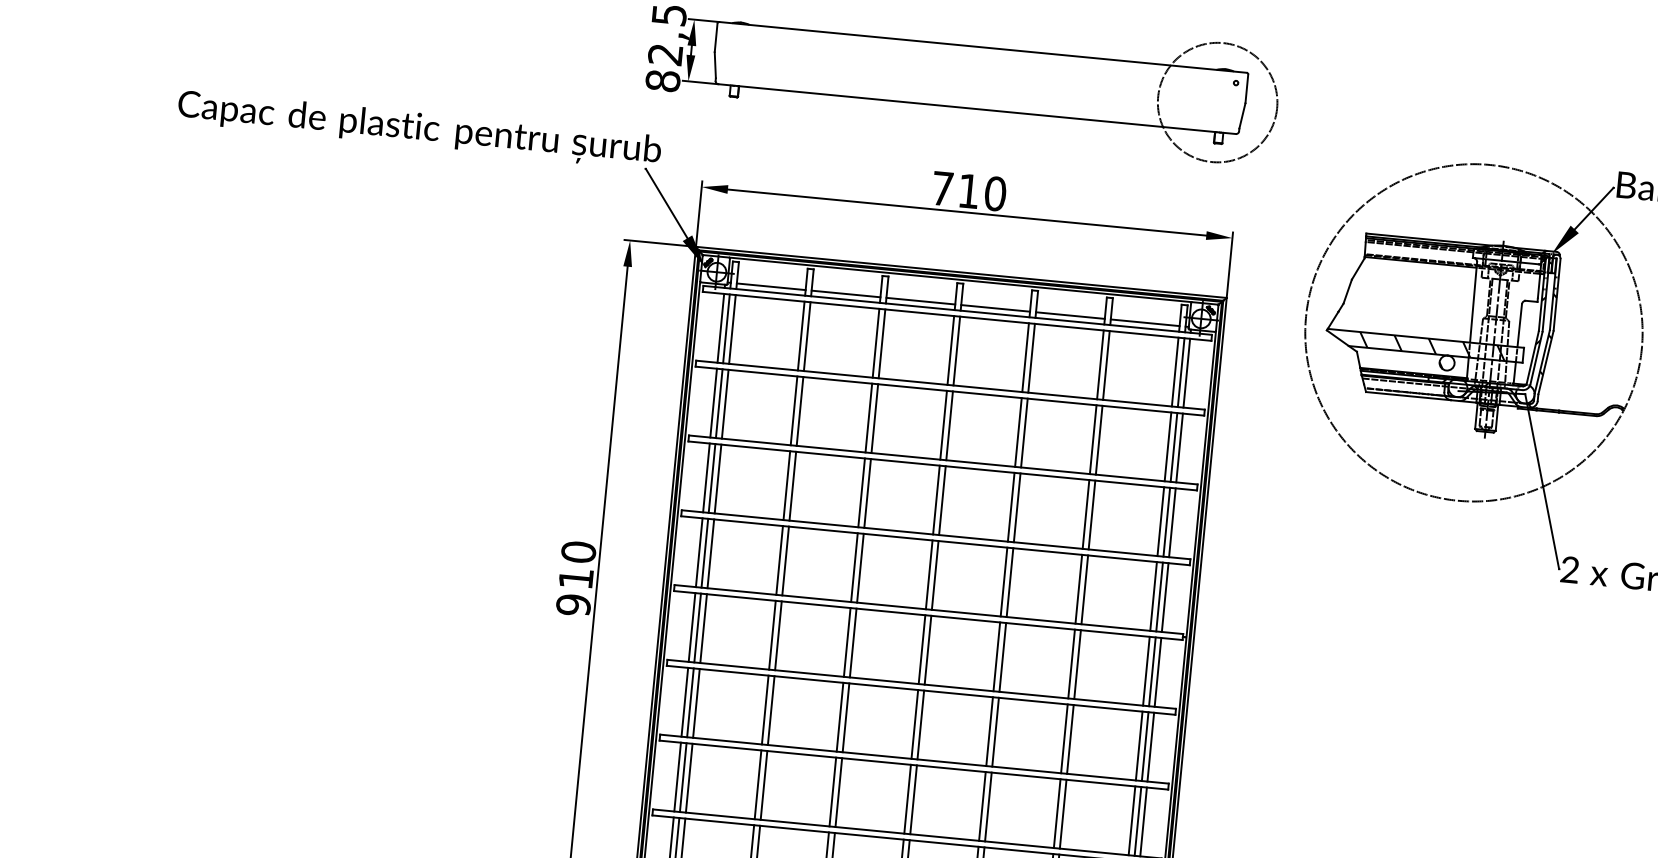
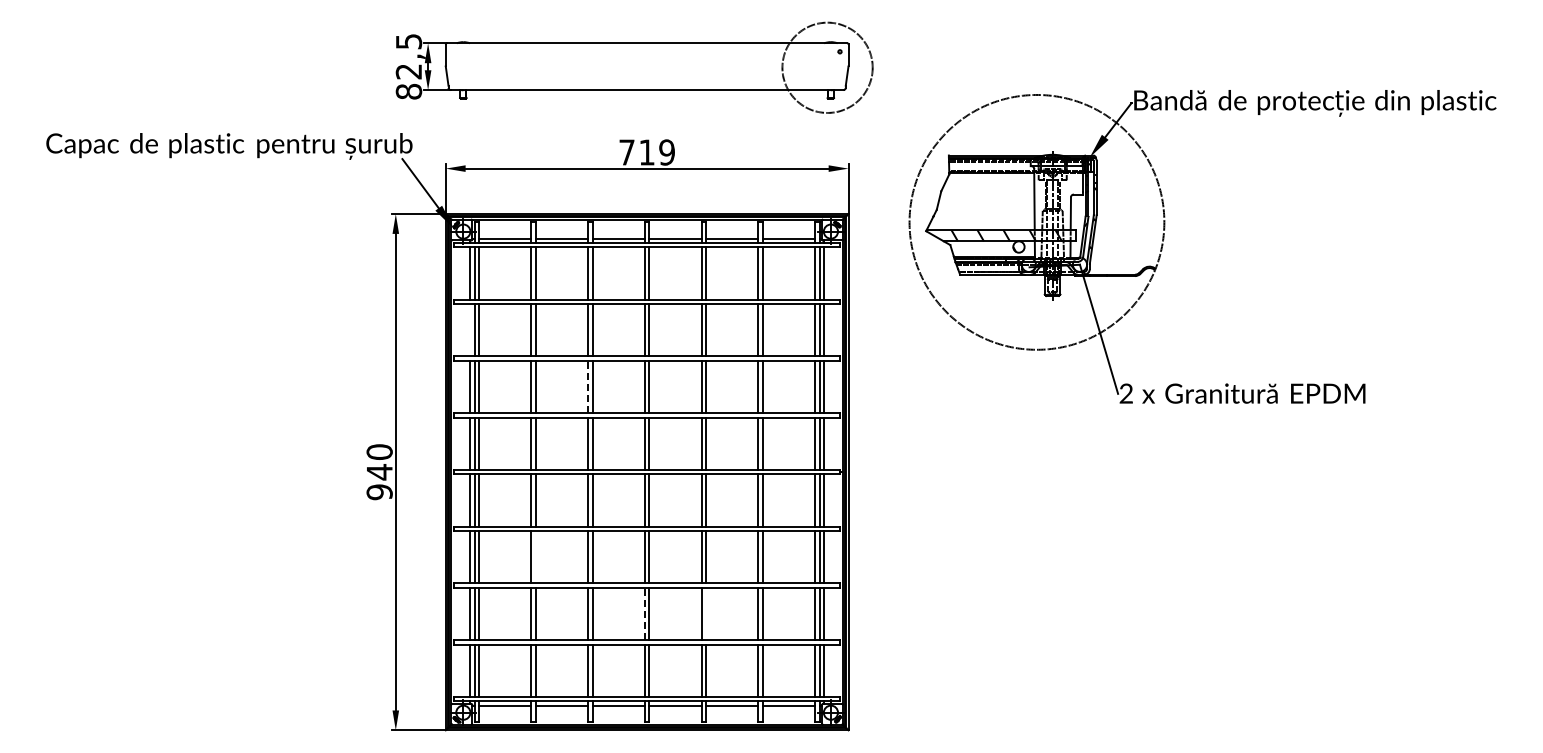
text: (995, 193) -> (667, 152), 710 -> 719
line: (713, 403) -> (470, 330), removed
line: (862, 492) -> (588, 386), solid -> dashed
text: (575, 579) -> (379, 472), 910 -> 940
line: (770, 710) -> (535, 557), removed
line: (907, 798) -> (644, 613), solid -> dashed
line: (988, 806) -> (706, 613), removed

